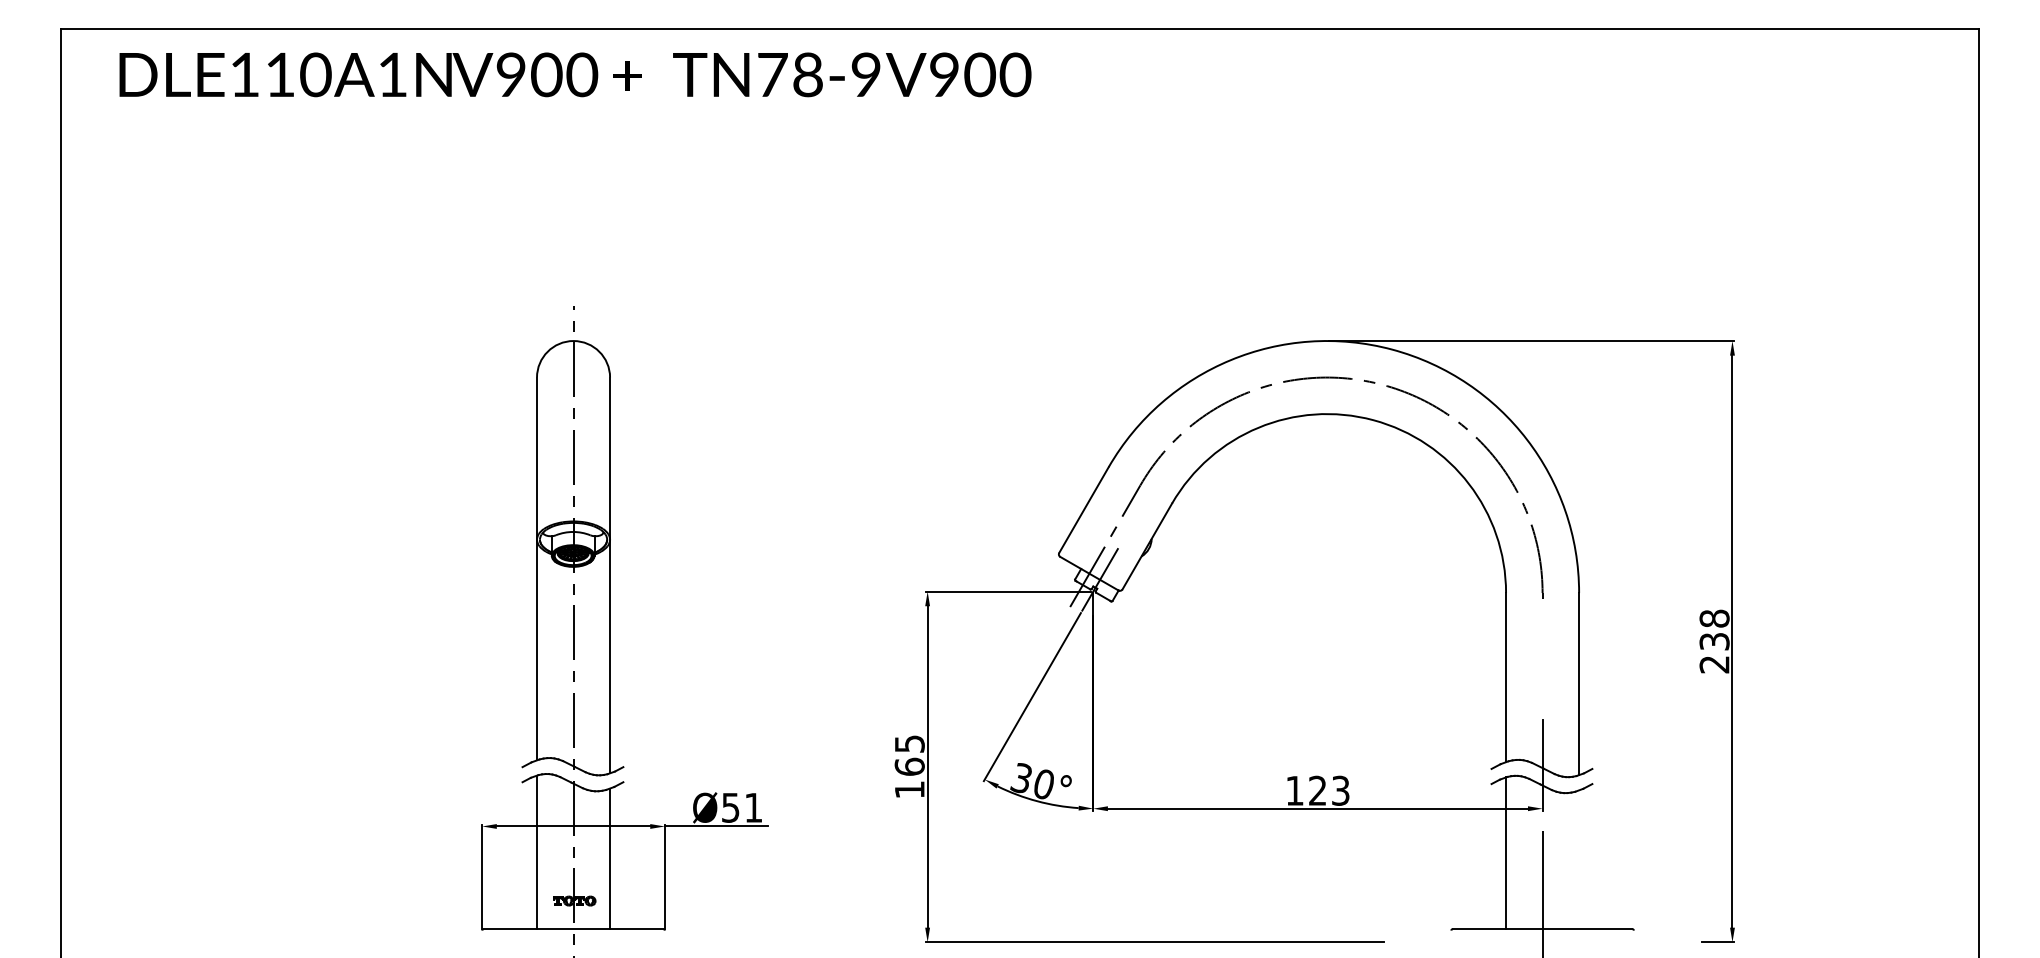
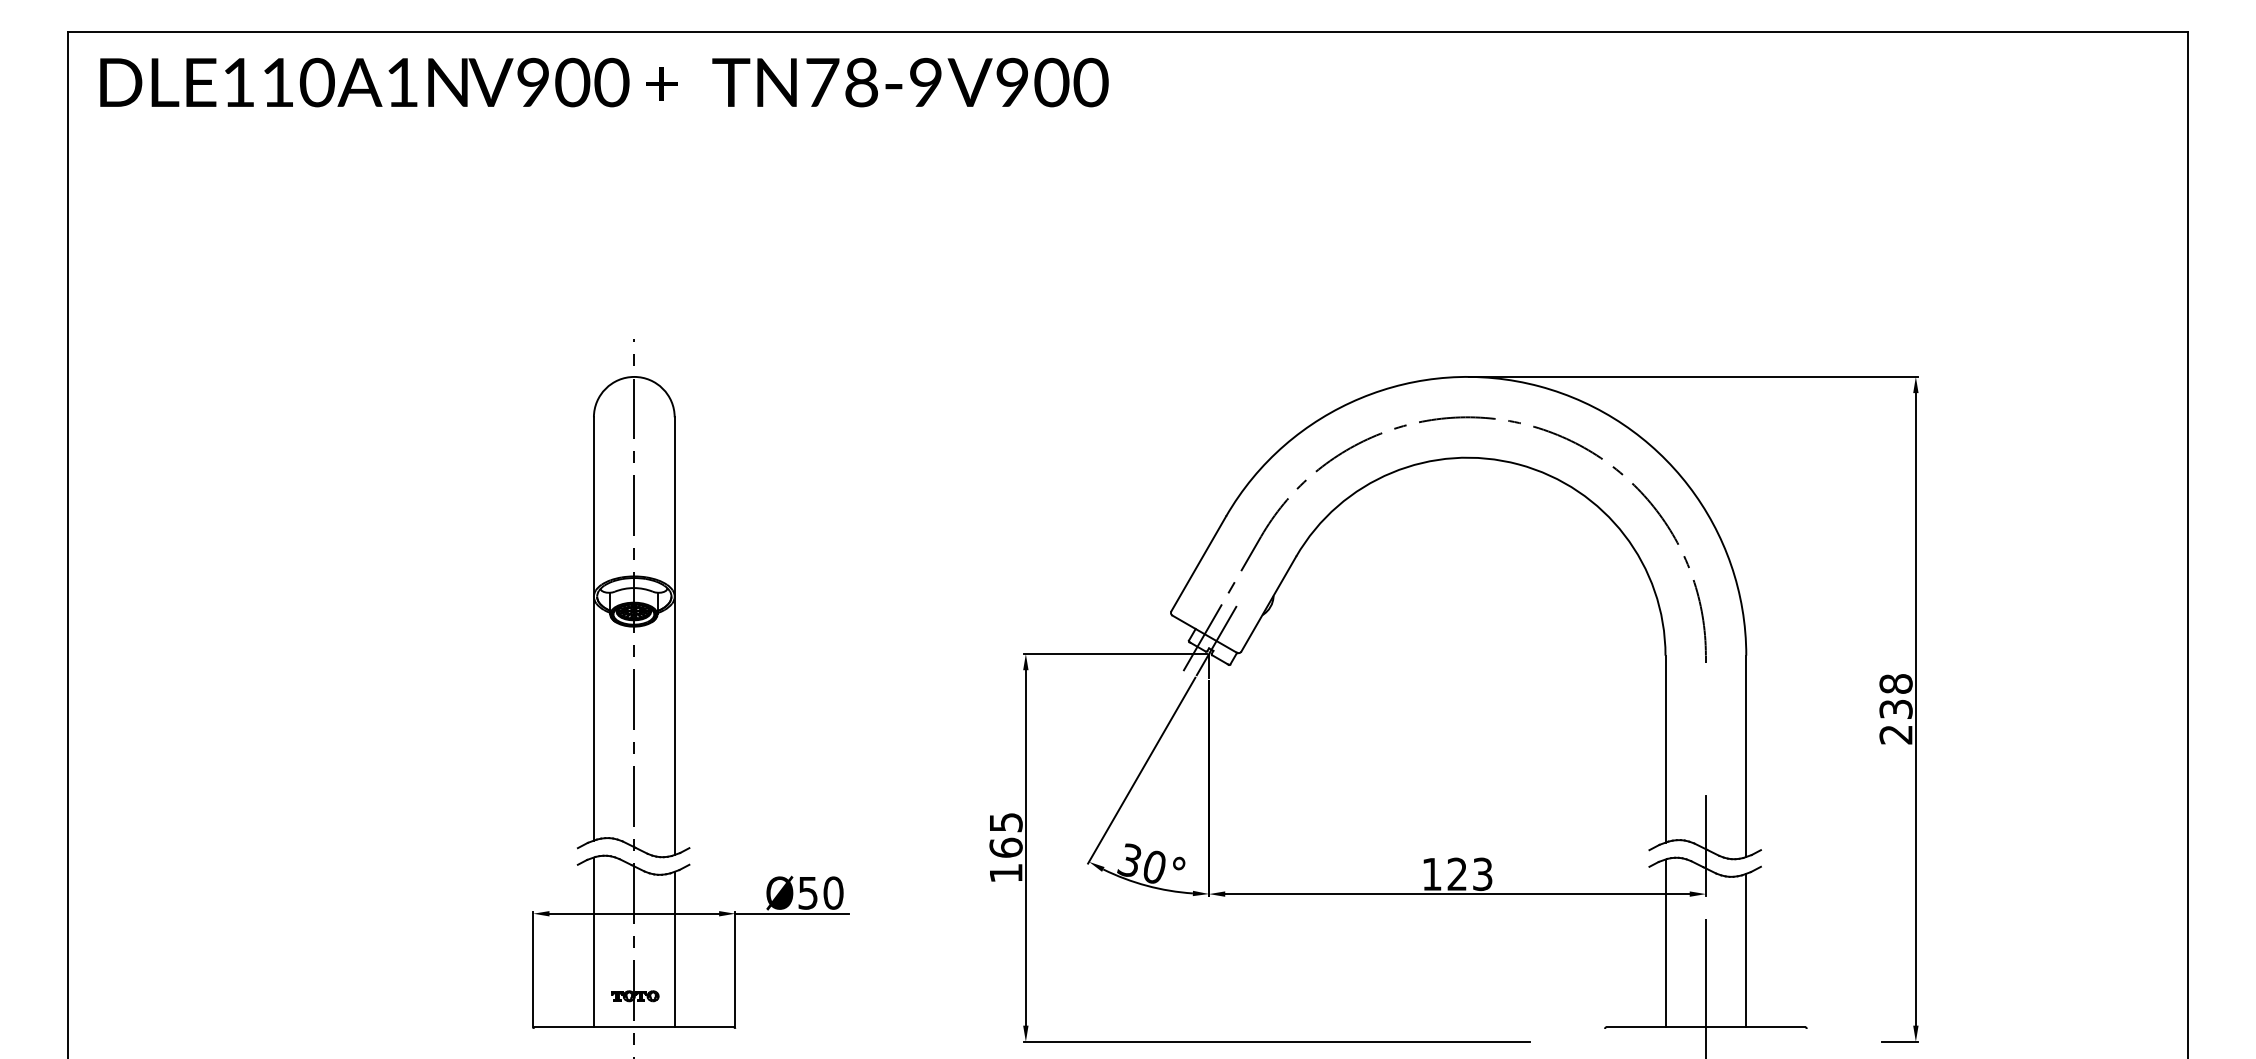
text: (575, 74) -> (604, 82), moved
text: (753, 807) -> (833, 892), Ø51 -> Ø50
line: (1579, 859) -> (1746, 950), added

